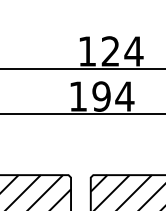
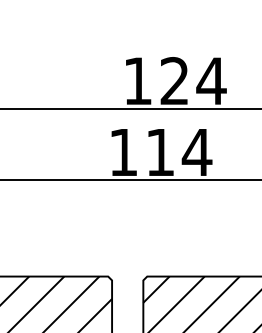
text: (101, 96) -> (160, 152), 194 -> 114

